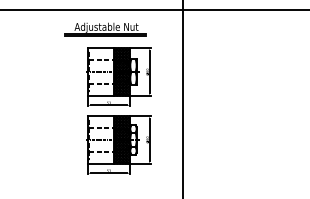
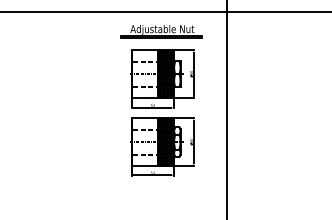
part: (105, 29) -> (161, 31), moved

